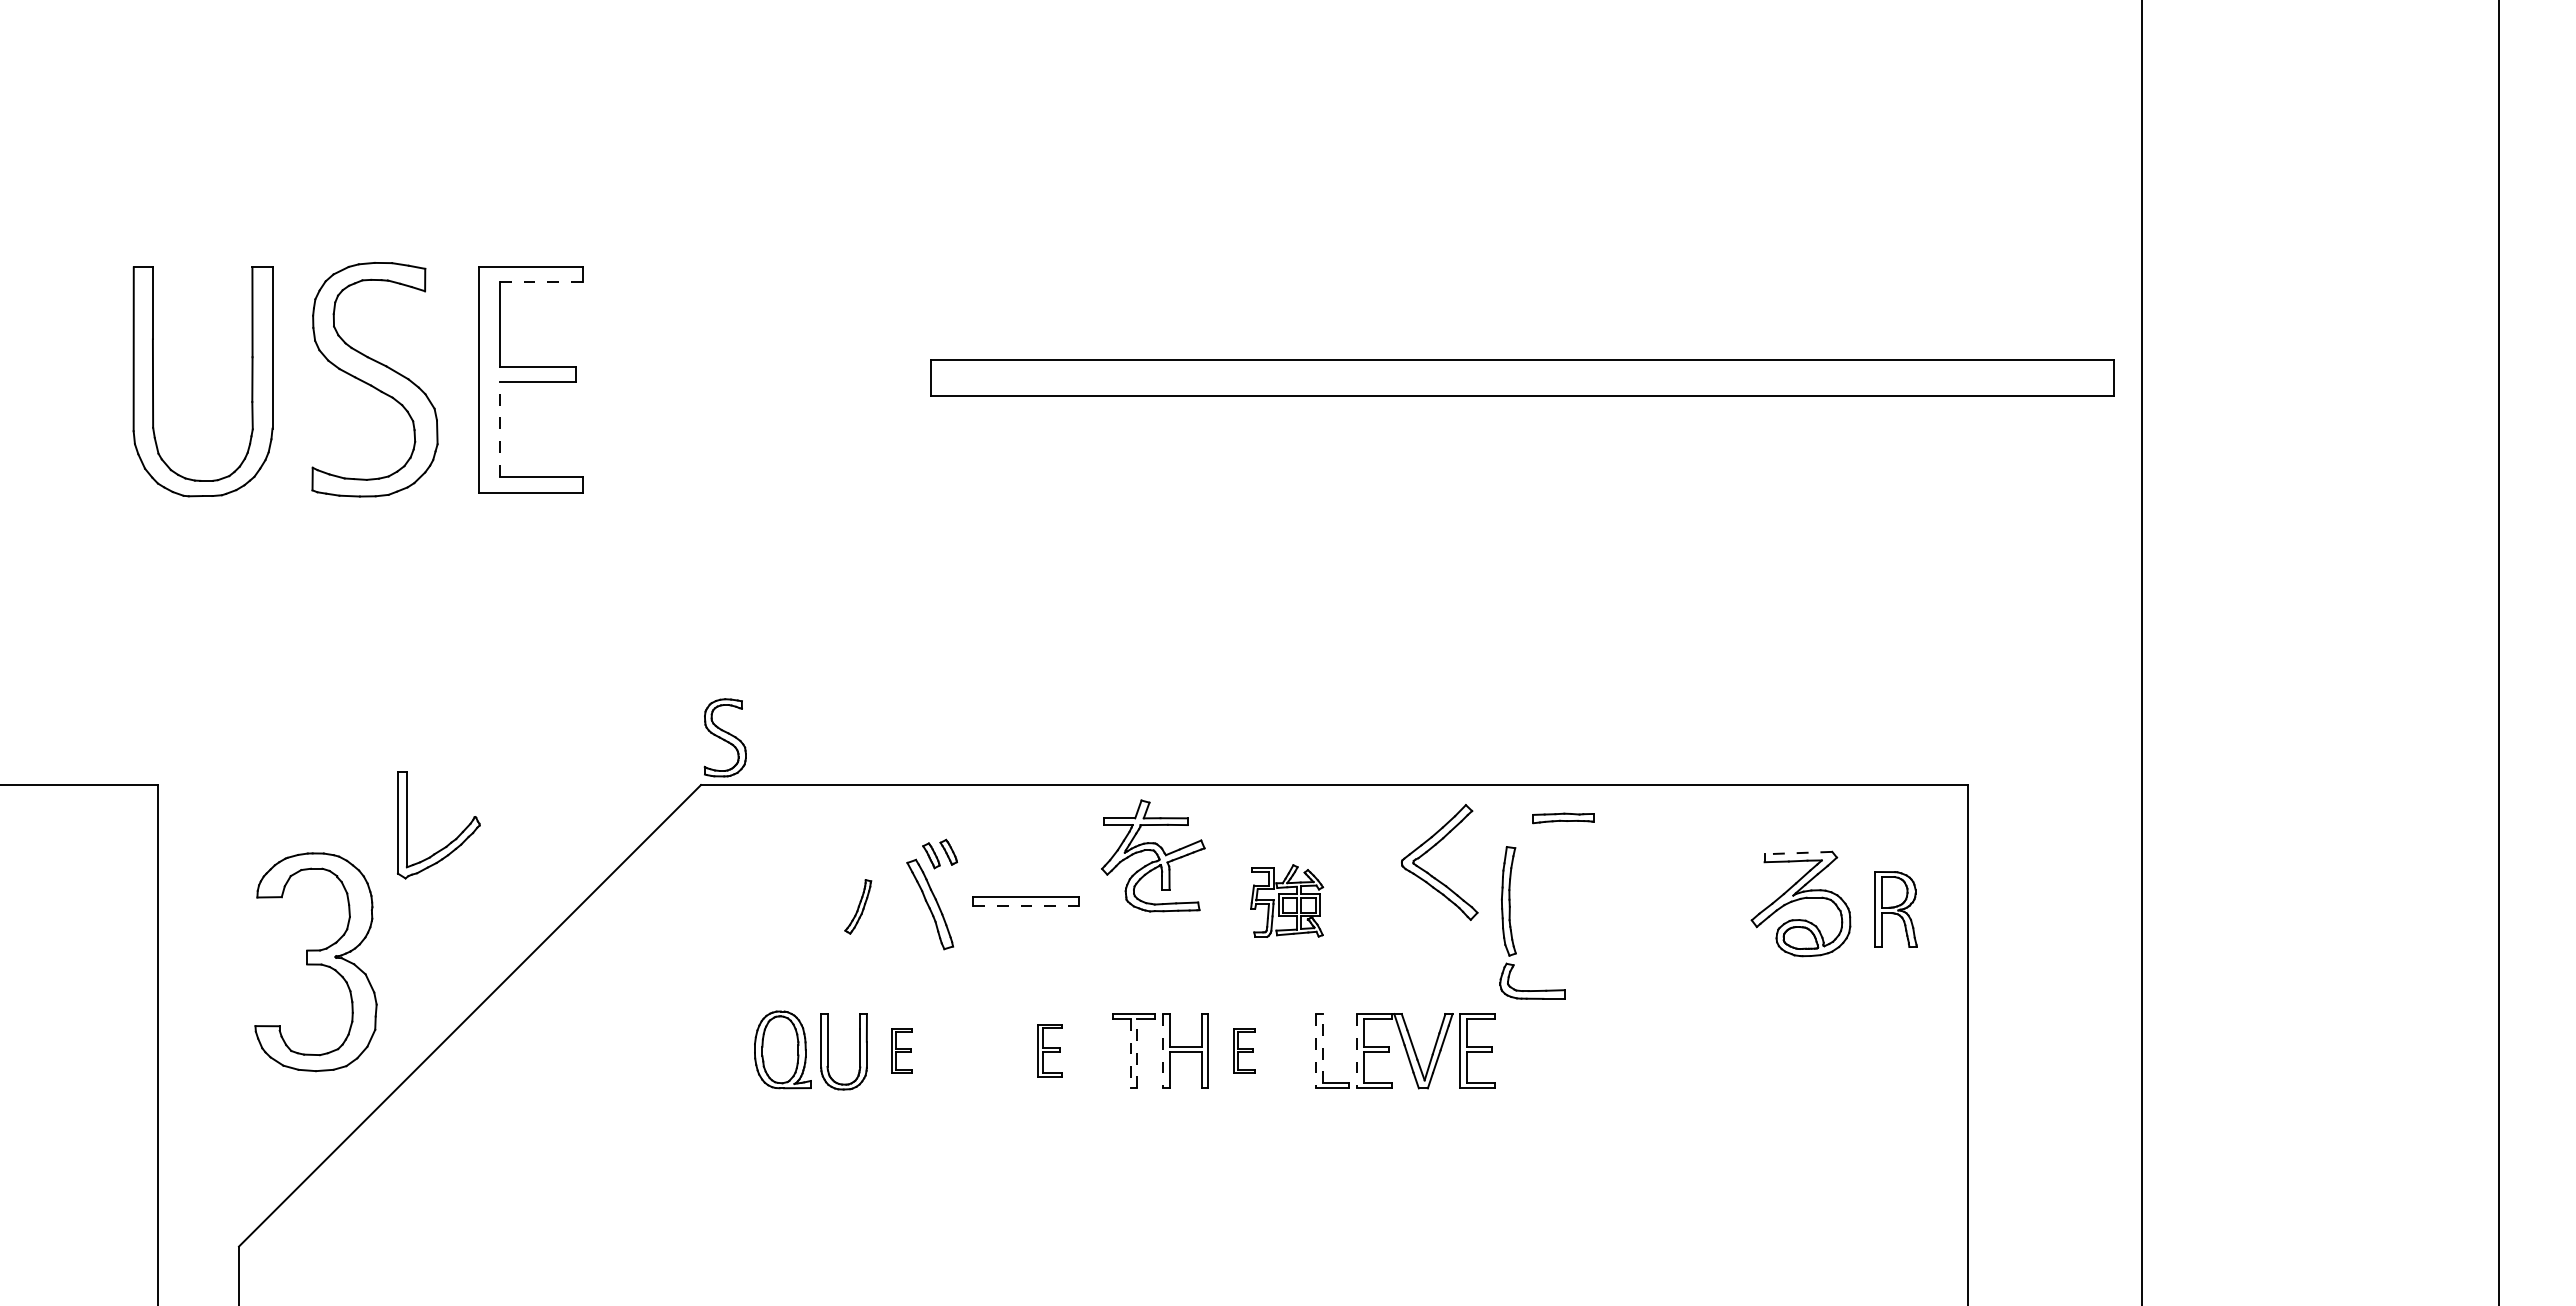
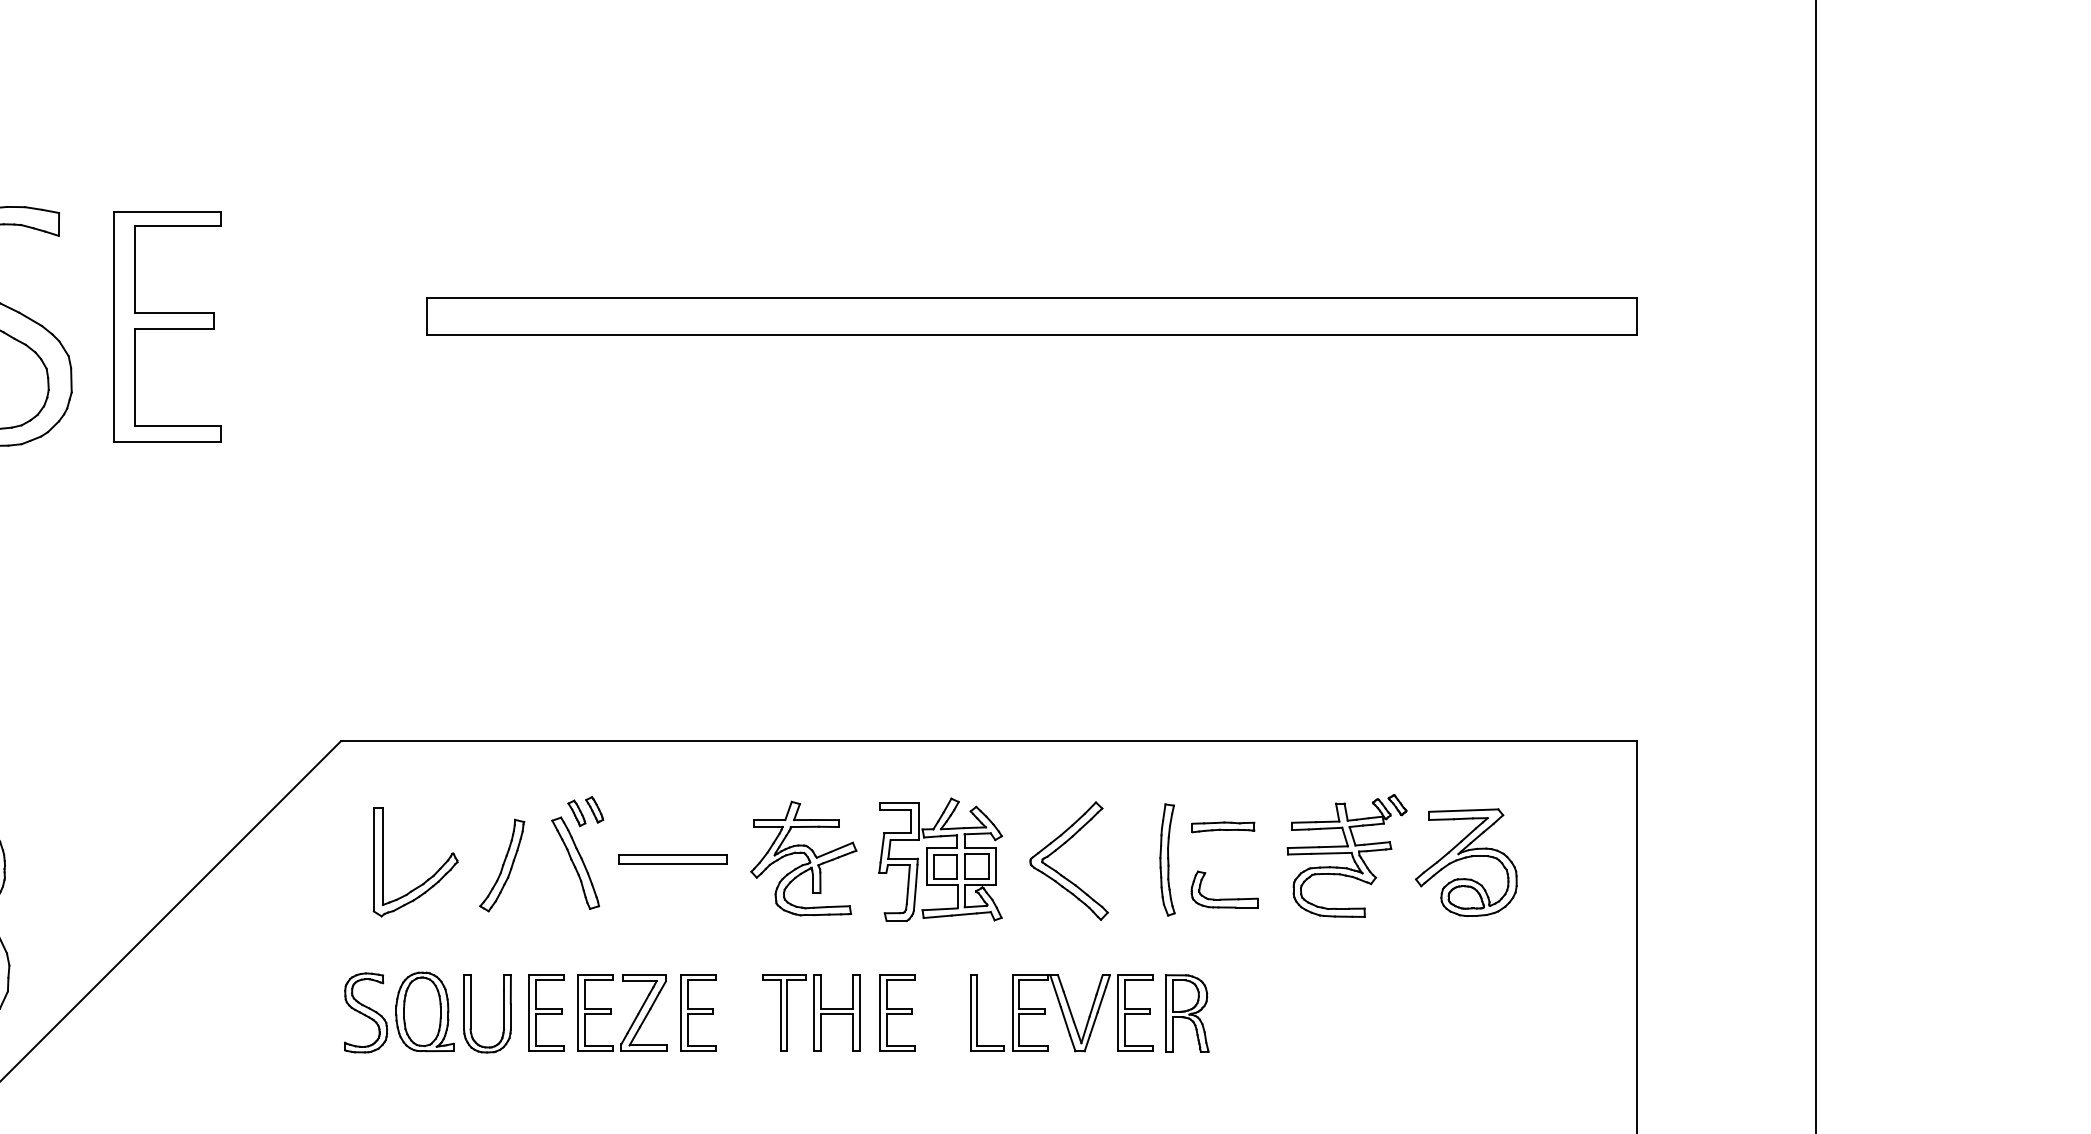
line: (541, 281) -> (178, 225), dashed -> solid
part: (1522, 377) -> (1032, 315), moved
line: (499, 429) -> (135, 377), dashed -> solid
part: (724, 737) -> (365, 1012), moved
part: (1563, 818) -> (1223, 827), moved
part: (450, 841) -> (427, 878), moved
line: (1798, 853) -> (1463, 811), dashed -> solid
part: (1153, 855) -> (804, 858), moved
part: (1431, 874) -> (1060, 873), moved
part: (1684, 897) -> (1347, 856), added
part: (1286, 900) -> (940, 859), size x1.67
line: (1025, 905) -> (673, 864), dashed -> solid
part: (857, 906) -> (501, 865), size x1.67
part: (1895, 909) -> (1186, 1013), moved
part: (1532, 990) -> (1224, 899), moved
line: (1323, 1048) -> (977, 1010), dashed -> solid
part: (901, 1050) -> (546, 1012), size x1.67
part: (965, 1050) -> (611, 1012), added
part: (1049, 1050) -> (697, 1012), size x1.43
part: (1244, 1050) -> (897, 1012), size x1.67
line: (1163, 1051) -> (814, 1013), dashed -> solid
line: (1316, 1051) -> (970, 1013), dashed -> solid
line: (1357, 1051) -> (1012, 1013), dashed -> solid
line: (1130, 1053) -> (780, 1015), dashed -> solid
line: (1137, 1053) -> (787, 1015), dashed -> solid

